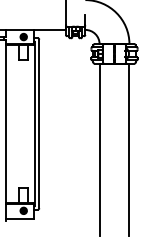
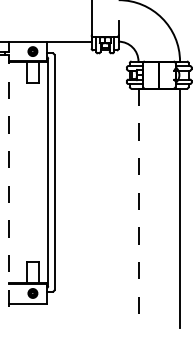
line: (6, 129) -> (8, 180), solid -> dashed
line: (99, 149) -> (138, 208), solid -> dashed

